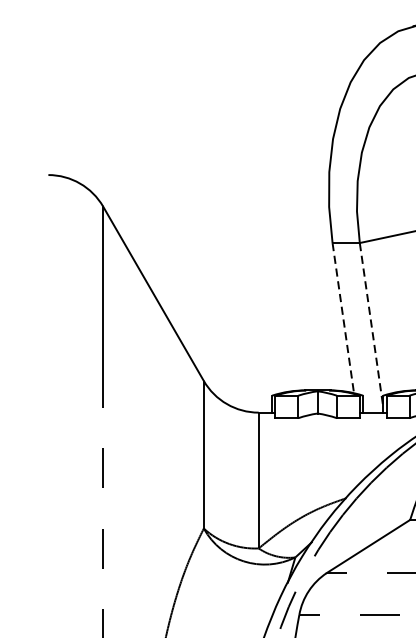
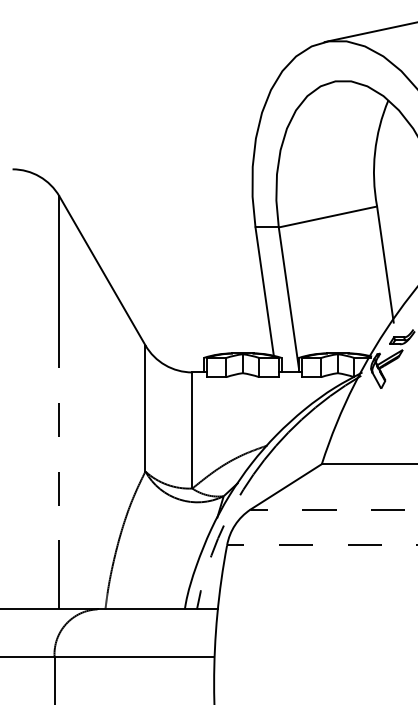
line: (343, 317) -> (264, 291), dashed -> solid
line: (371, 324) -> (288, 297), dashed -> solid

